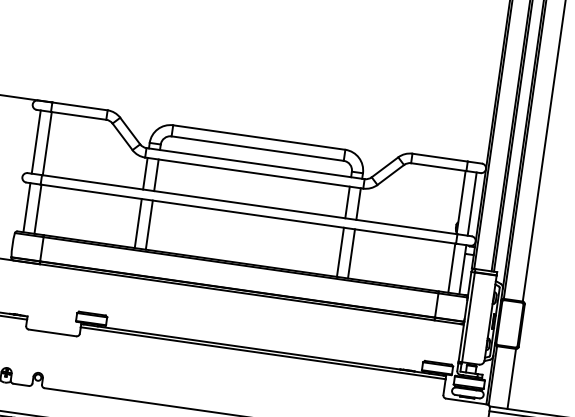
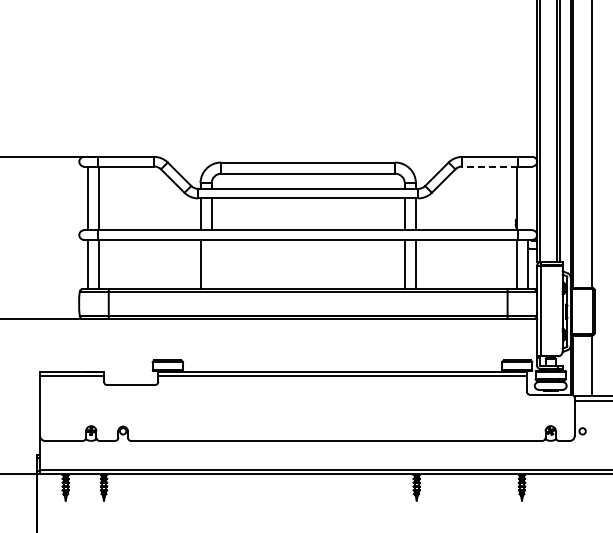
line: (439, 167) -> (490, 166), solid -> dashed
line: (472, 204) -> (528, 198), removed
line: (149, 224) -> (211, 264), removed

